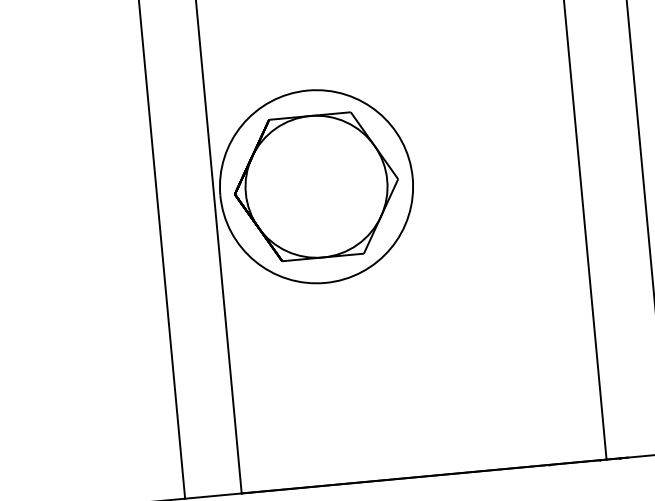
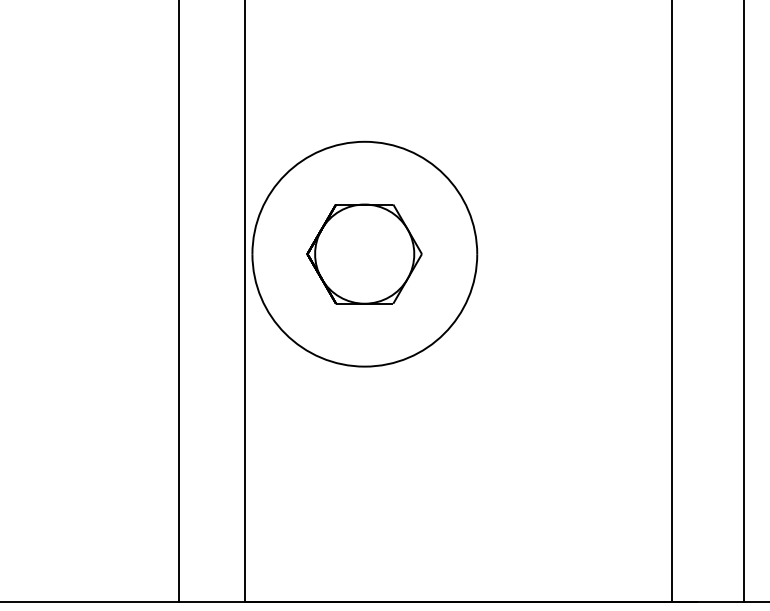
part: (316, 186) -> (364, 253), size x0.6

